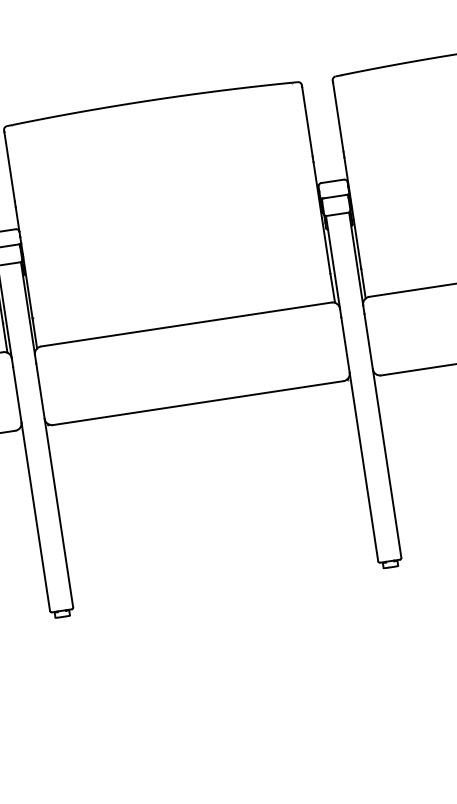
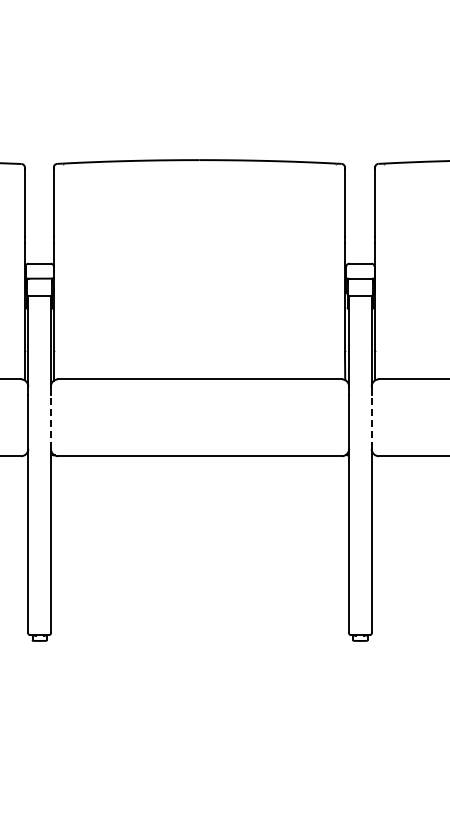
line: (368, 341) -> (371, 421), solid -> dashed
line: (39, 390) -> (50, 421), solid -> dashed

